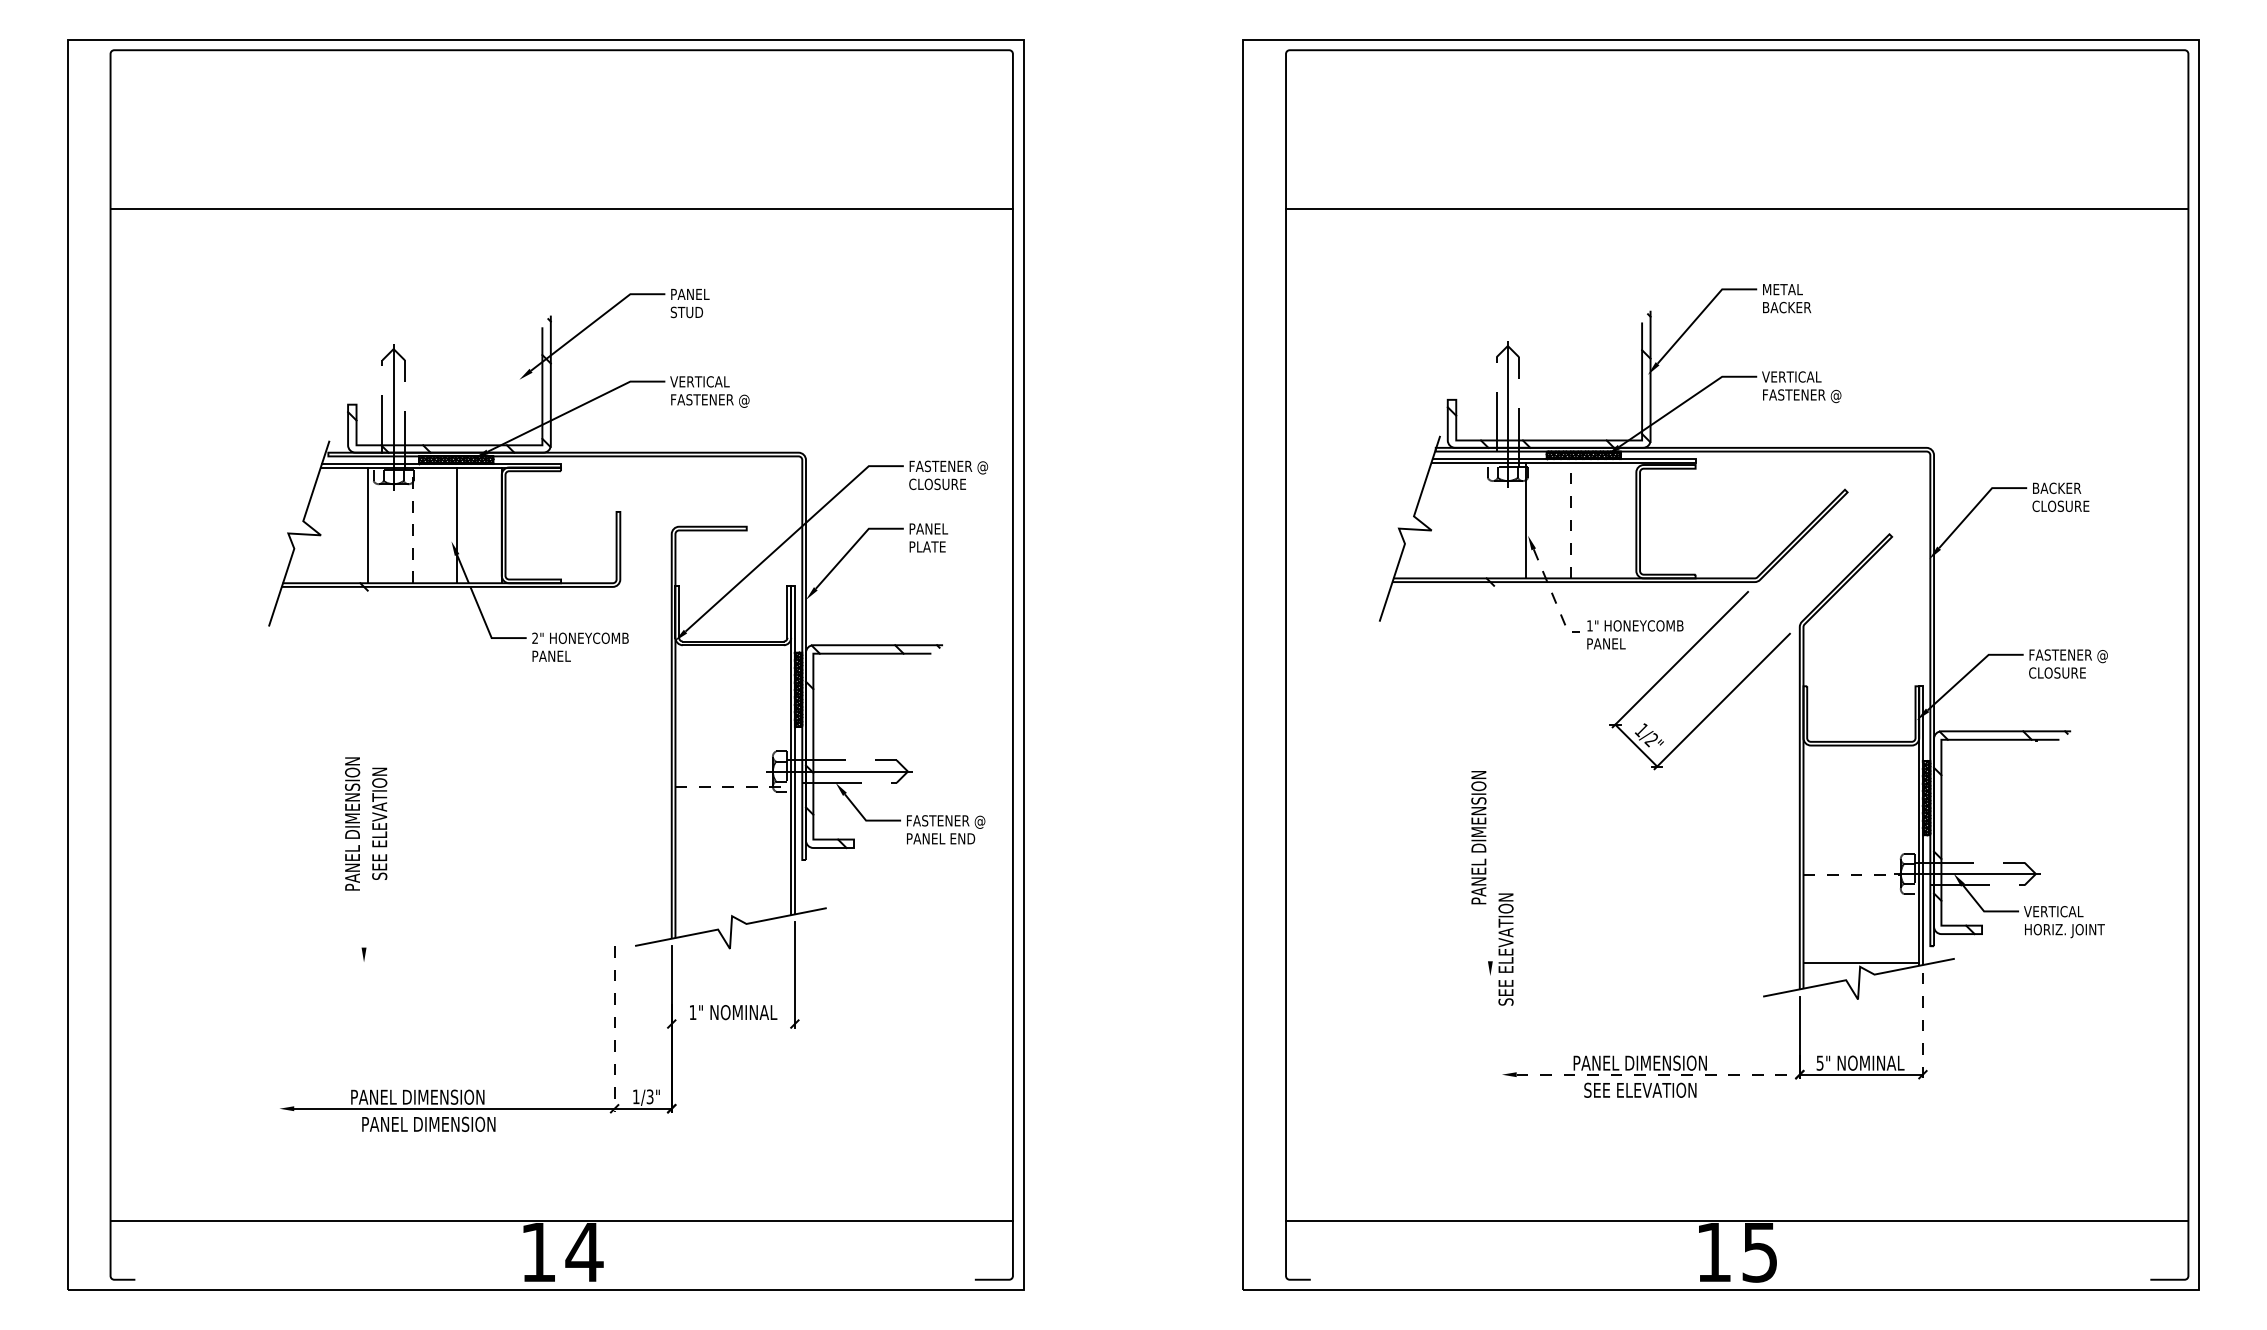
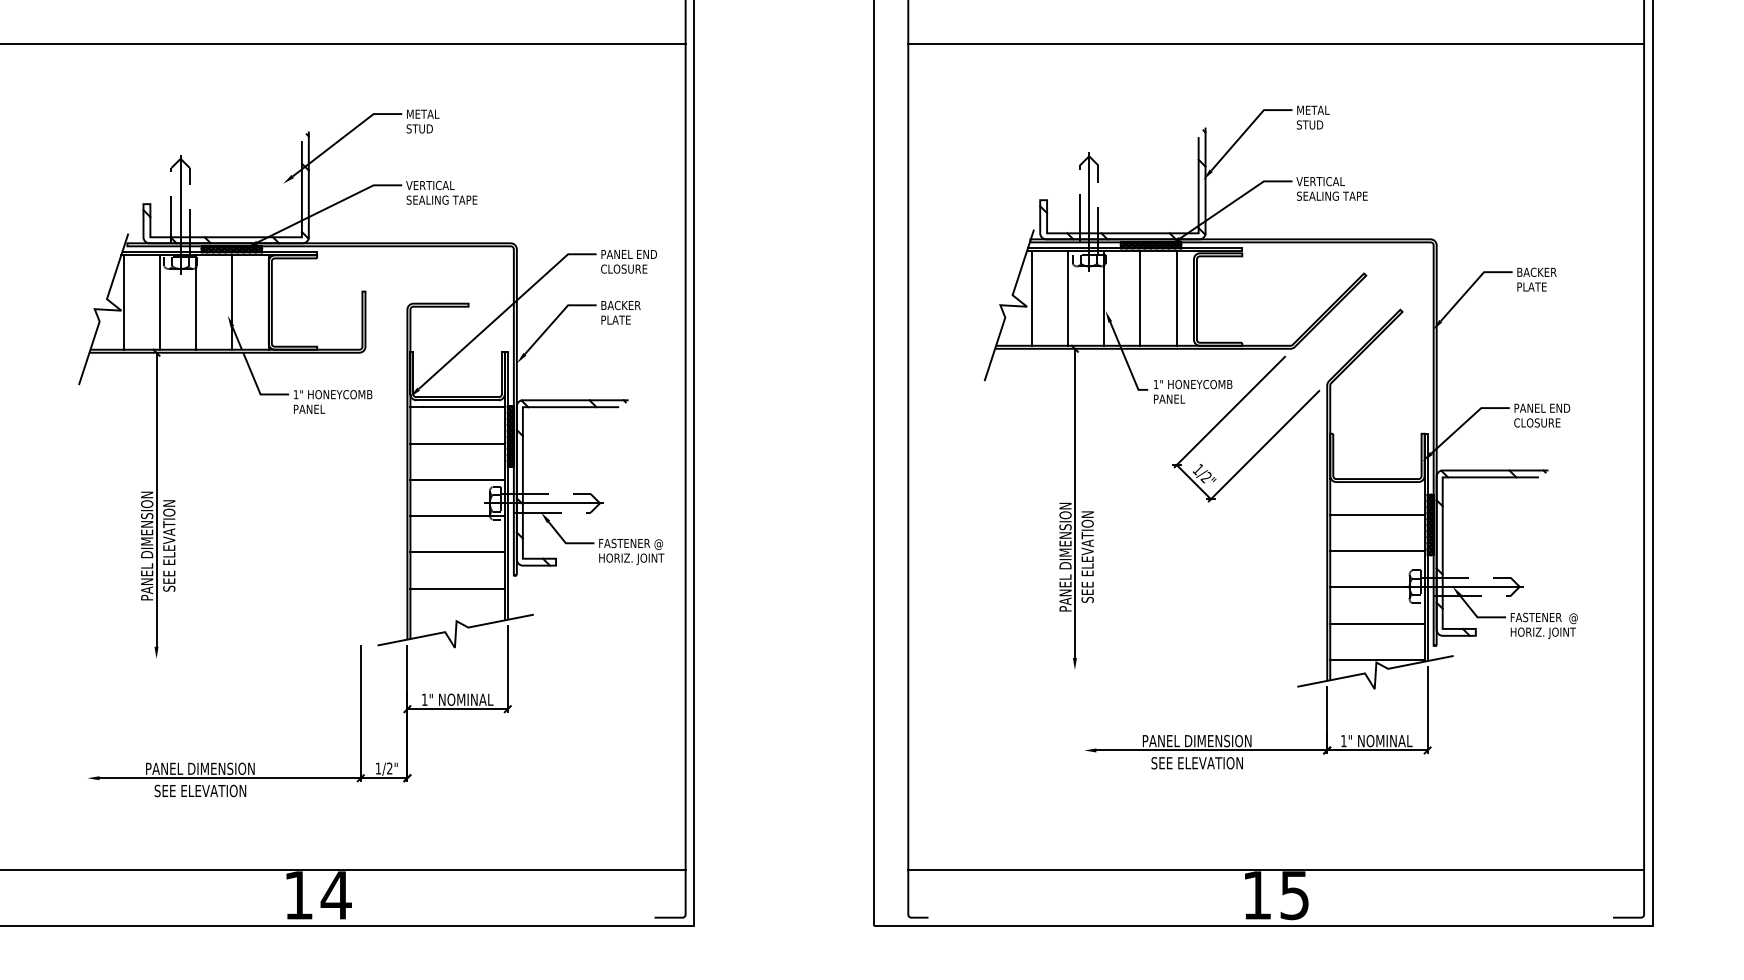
text: (691, 293) -> (423, 113), PANEL -> METAL
text: (1786, 307) -> (1316, 124), BACKER -> STUD
text: (1805, 396) -> (1331, 197), FASTENER @ -> SEALING TAPE
text: (713, 400) -> (441, 200), FASTENER @ -> SEALING TAPE
text: (949, 467) -> (633, 255), FASTENER @ -> PANEL END
text: (2060, 506) -> (1539, 287), CLOSURE -> PLATE
line: (1437, 520) -> (1031, 298), added
line: (1481, 520) -> (1067, 298), added
line: (1570, 520) -> (1140, 298), dashed -> solid
line: (1614, 520) -> (1176, 298), added
line: (323, 525) -> (123, 302), added
line: (412, 525) -> (196, 302), dashed -> solid
text: (934, 528) -> (621, 305), PANEL -> BACKER
line: (1553, 597) -> (1126, 361), dashed -> solid
text: (534, 637) -> (295, 393), 2" -> 1"
line: (733, 653) -> (457, 407), added
text: (2068, 656) -> (1546, 409), FASTENER @ -> PANEL END
line: (733, 698) -> (457, 443), added
line: (733, 742) -> (457, 479), added
line: (364, 766) -> (156, 499), added
line: (1490, 771) -> (1075, 503), added
line: (1861, 785) -> (1377, 514), added
line: (733, 787) -> (457, 516), dashed -> solid
line: (1861, 830) -> (1377, 551), added
line: (733, 831) -> (457, 552), added
text: (947, 840) -> (632, 559), PANEL END -> HORIZ. JOINT
line: (1852, 874) -> (1370, 587), dashed -> solid
line: (733, 876) -> (457, 588), added
text: (2065, 912) -> (1543, 618), VERTICAL -> FASTENER  @
line: (1861, 919) -> (1377, 623), added
text: (1505, 949) -> (1087, 557), moved
line: (732, 1024) -> (456, 709), added
line: (1922, 1025) -> (1427, 710), dashed -> solid
line: (614, 1029) -> (360, 713), dashed -> solid
text: (1819, 1062) -> (1343, 740), 5" -> 1"
line: (1658, 1074) -> (1212, 750), dashed -> solid
text: (649, 1097) -> (389, 769), 1/3" -> 1/2"
text: (428, 1123) -> (209, 790), PANEL DIMENSION -> SEE ELEVATION

